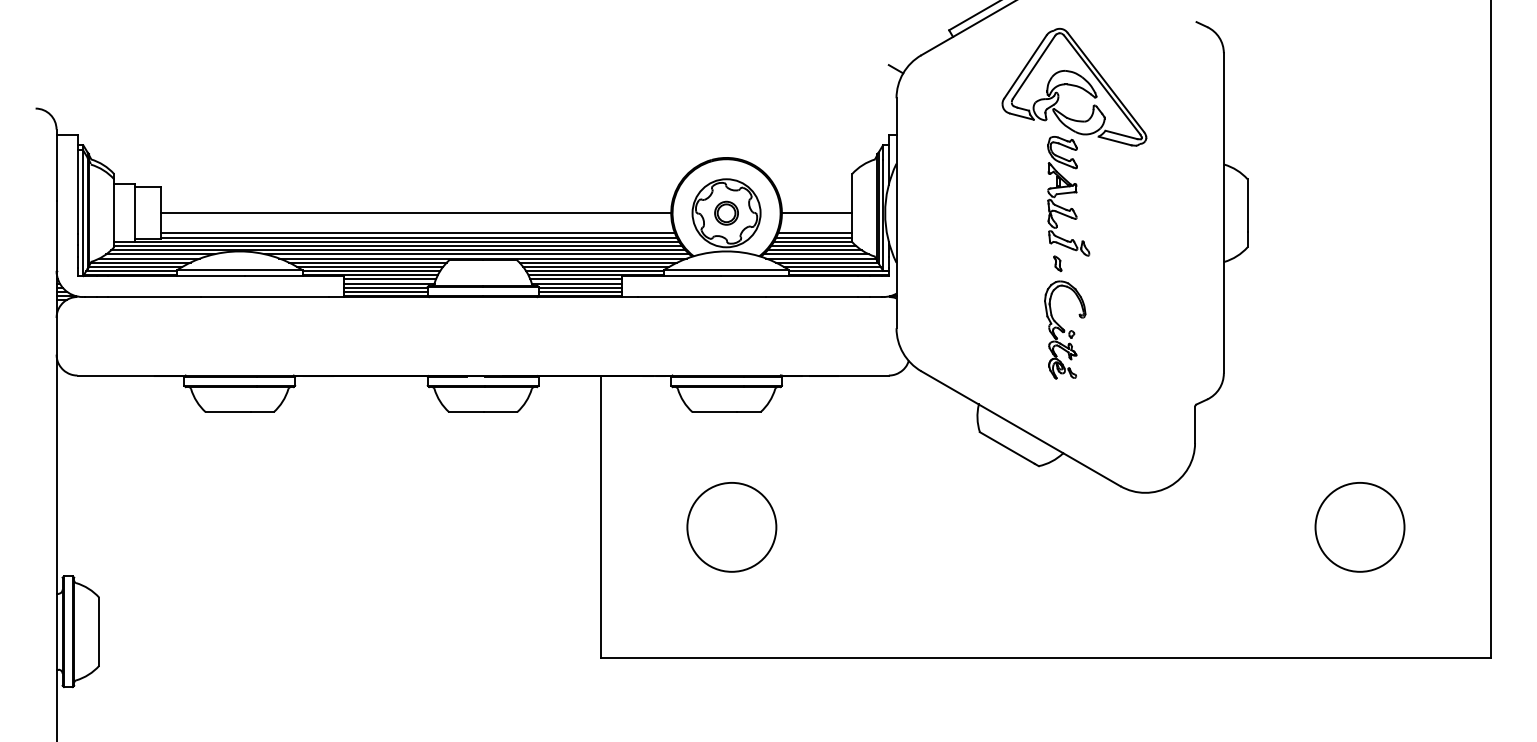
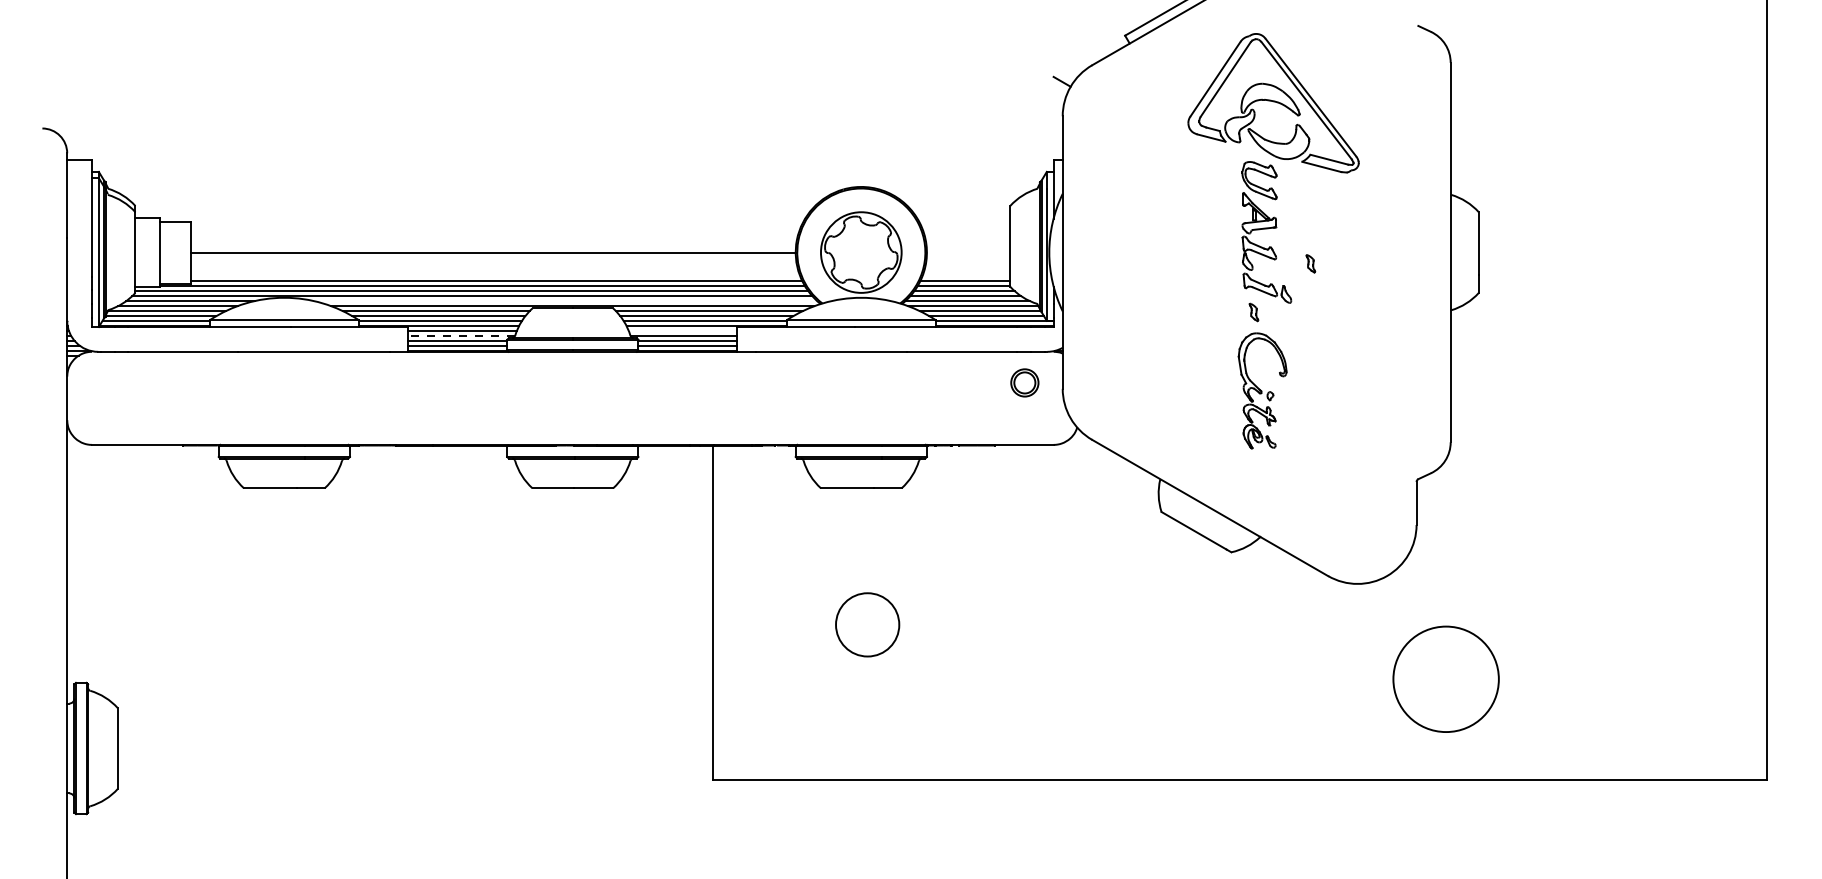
part: (726, 212) -> (1024, 382), moved
line: (816, 213) -> (967, 252), removed
part: (1105, 222) -> (1310, 263), added
line: (418, 233) -> (496, 276), removed
line: (815, 233) -> (966, 276), removed
line: (476, 254) -> (564, 301), removed
line: (575, 279) -> (682, 331), removed
line: (388, 283) -> (460, 335), solid -> dashed
circle: (731, 527) -> (867, 624), size x0.6
circle: (1359, 527) -> (1445, 679), moved

